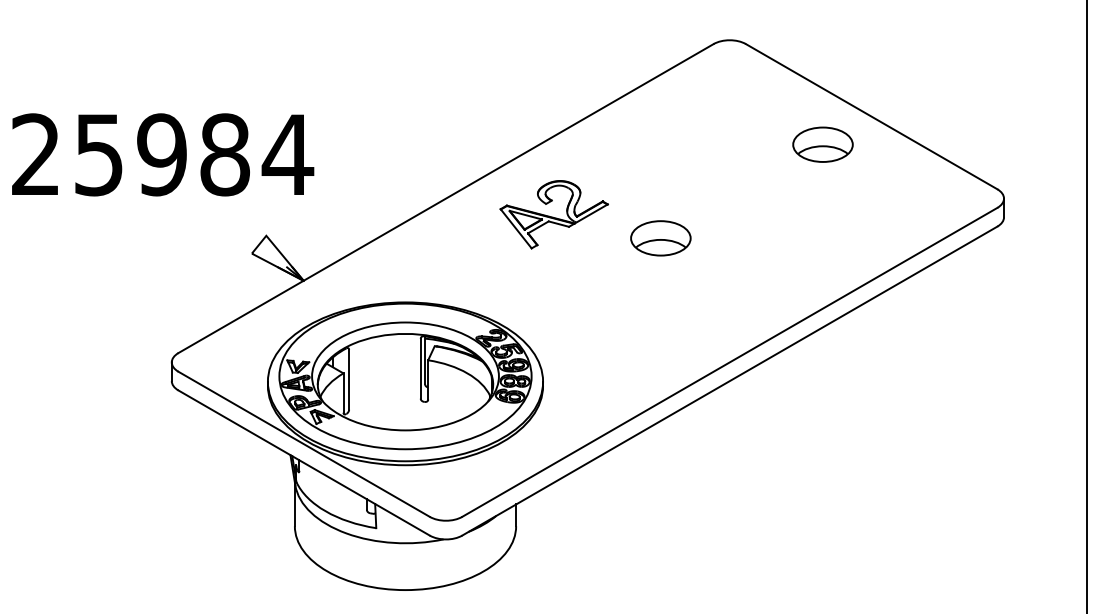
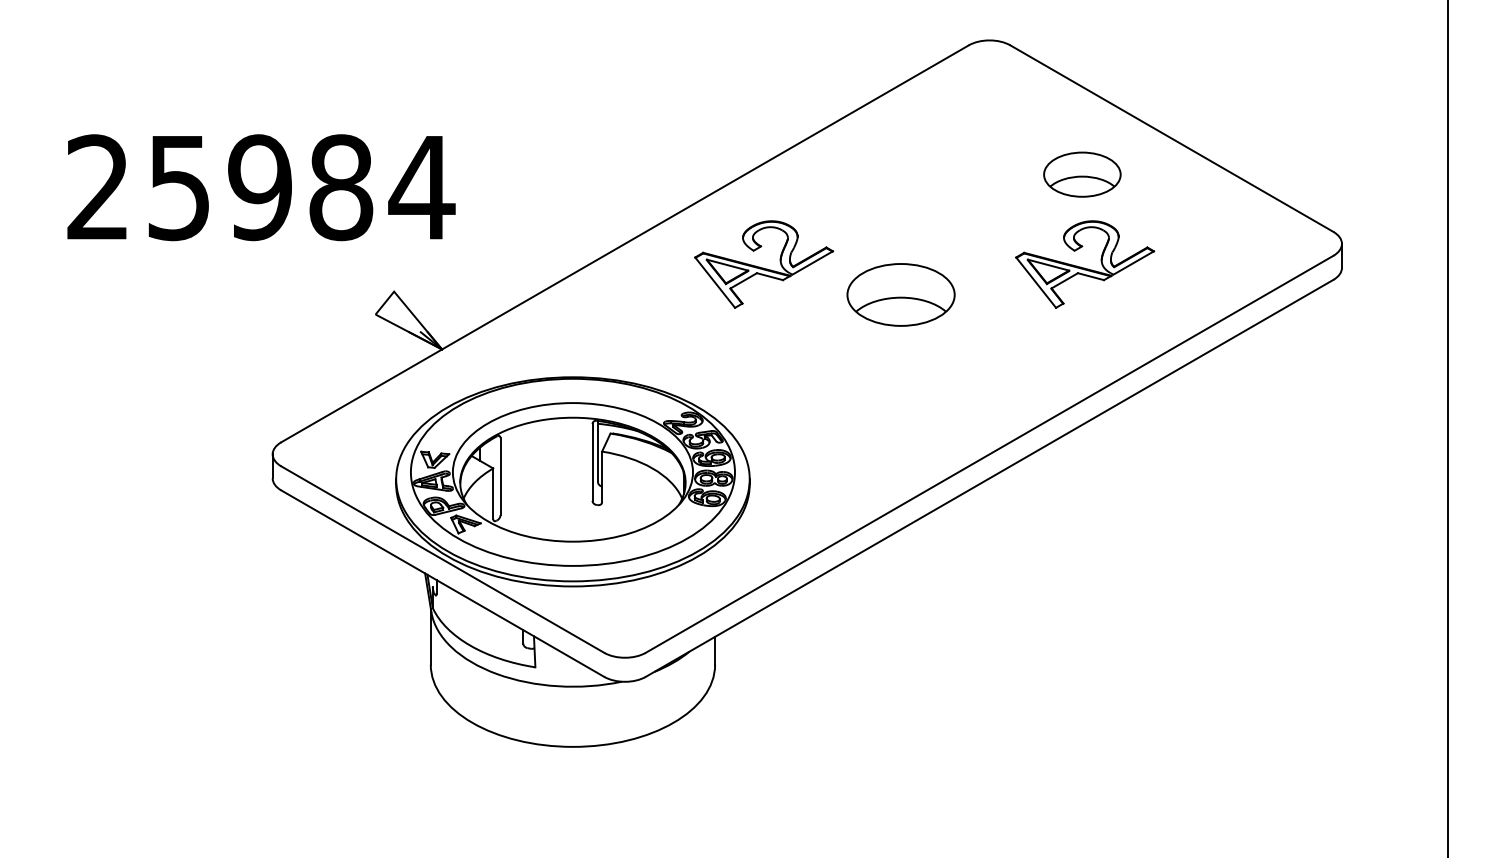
part: (823, 144) -> (1082, 174), moved
part: (804, 214) -> (1085, 264), added
part: (660, 238) -> (900, 294), size x1.4

